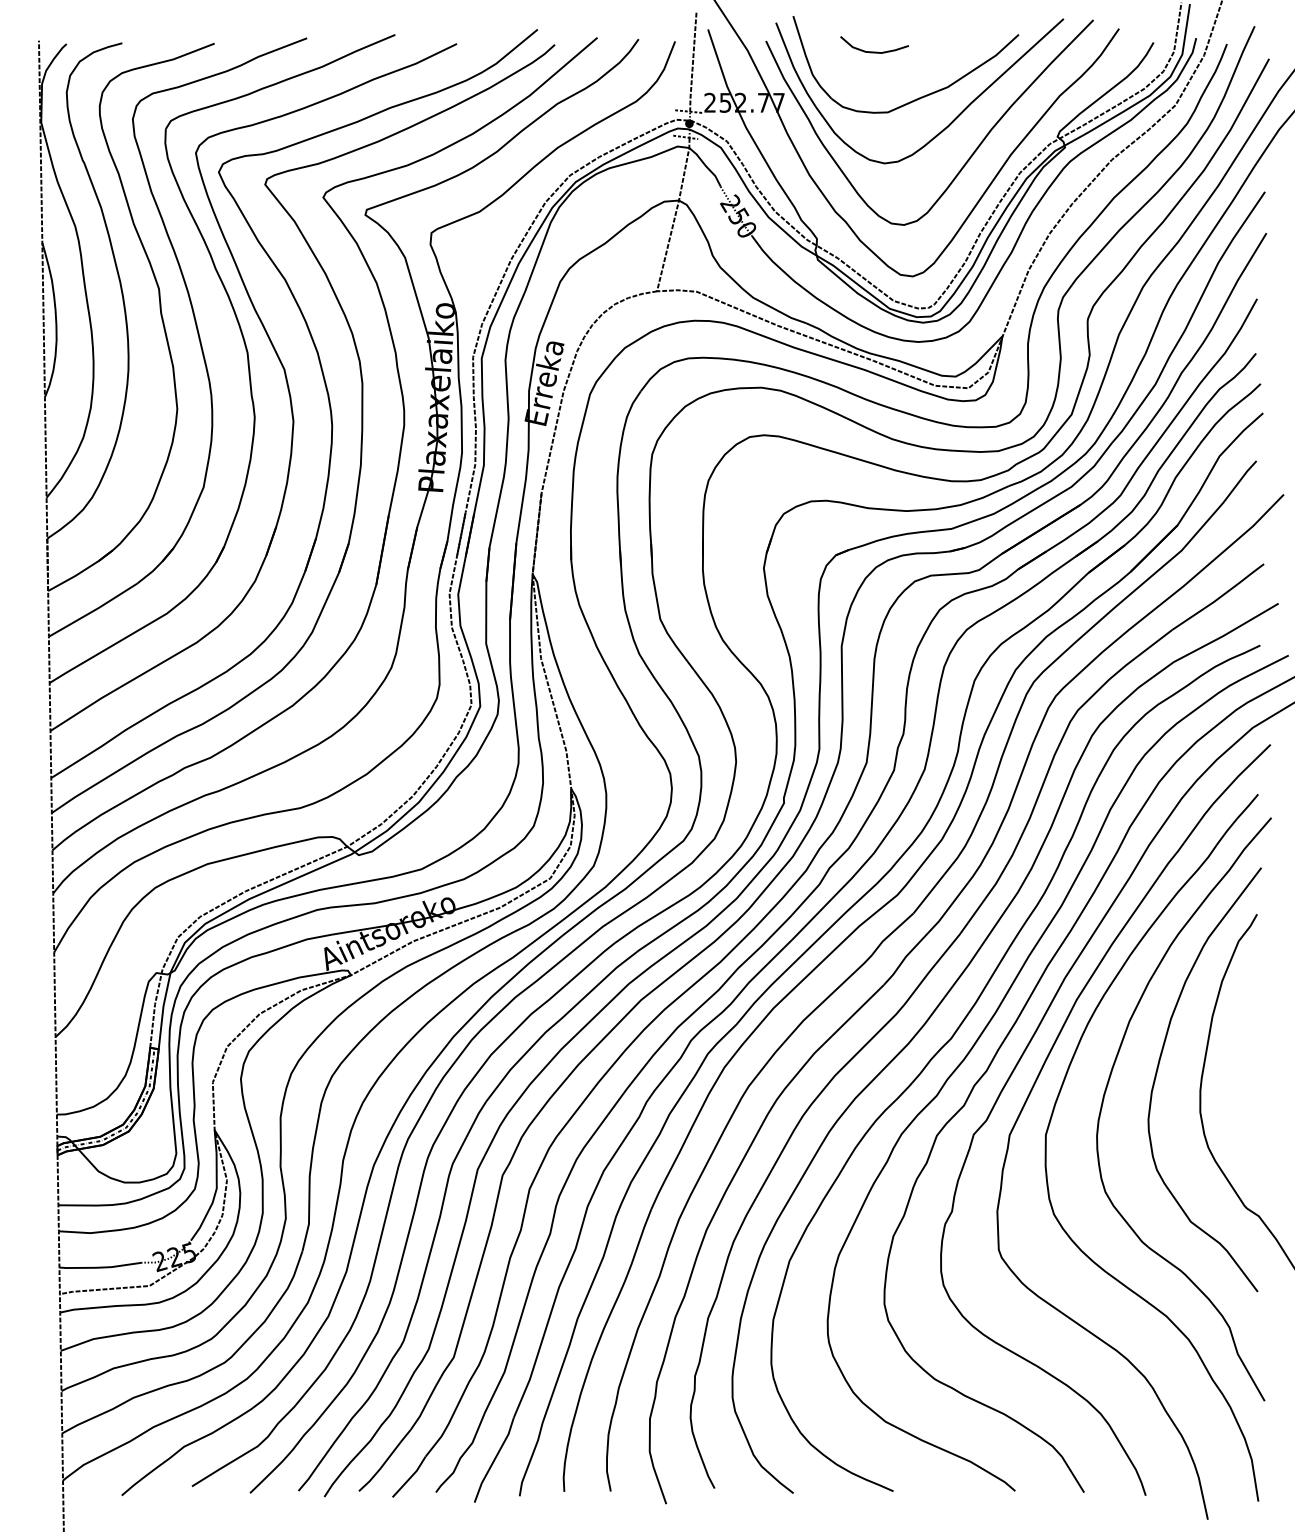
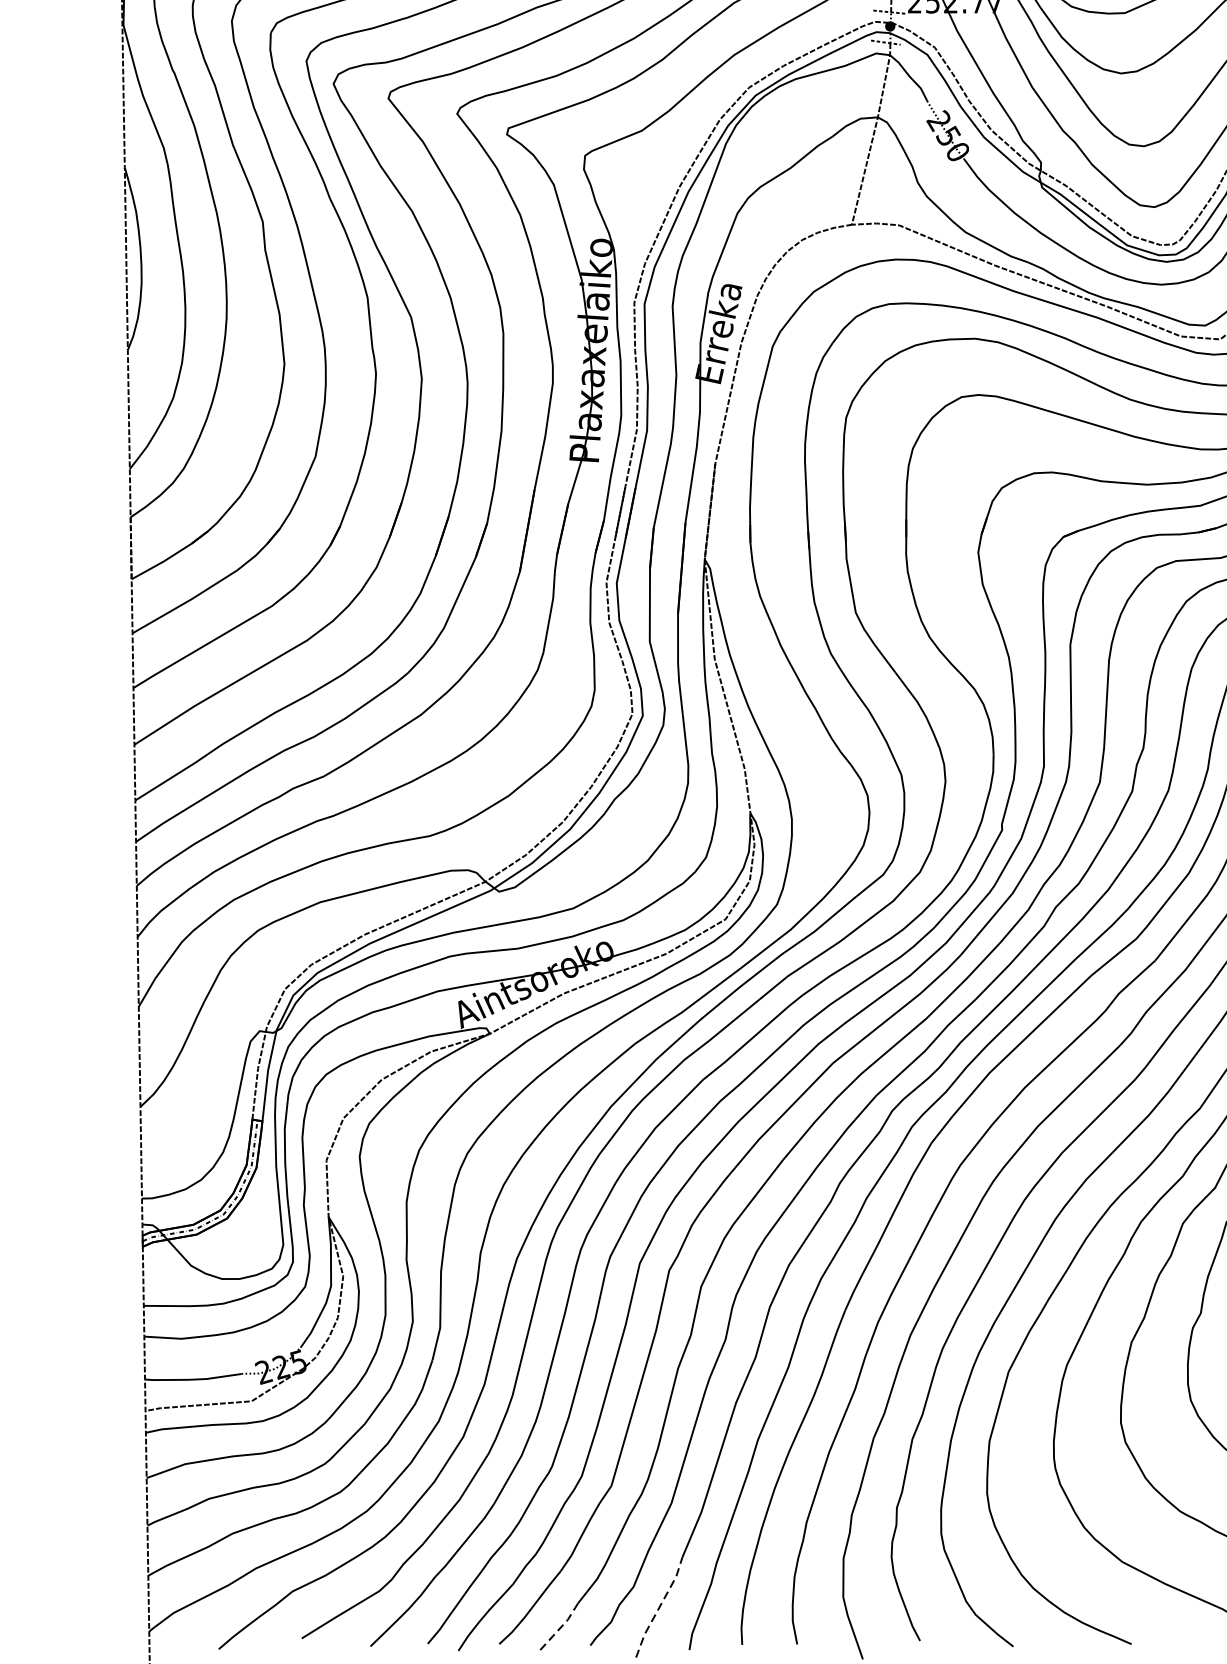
line: (494, 1459) -> (659, 1606), solid -> dashed
line: (410, 1477) -> (560, 1627), solid -> dashed

